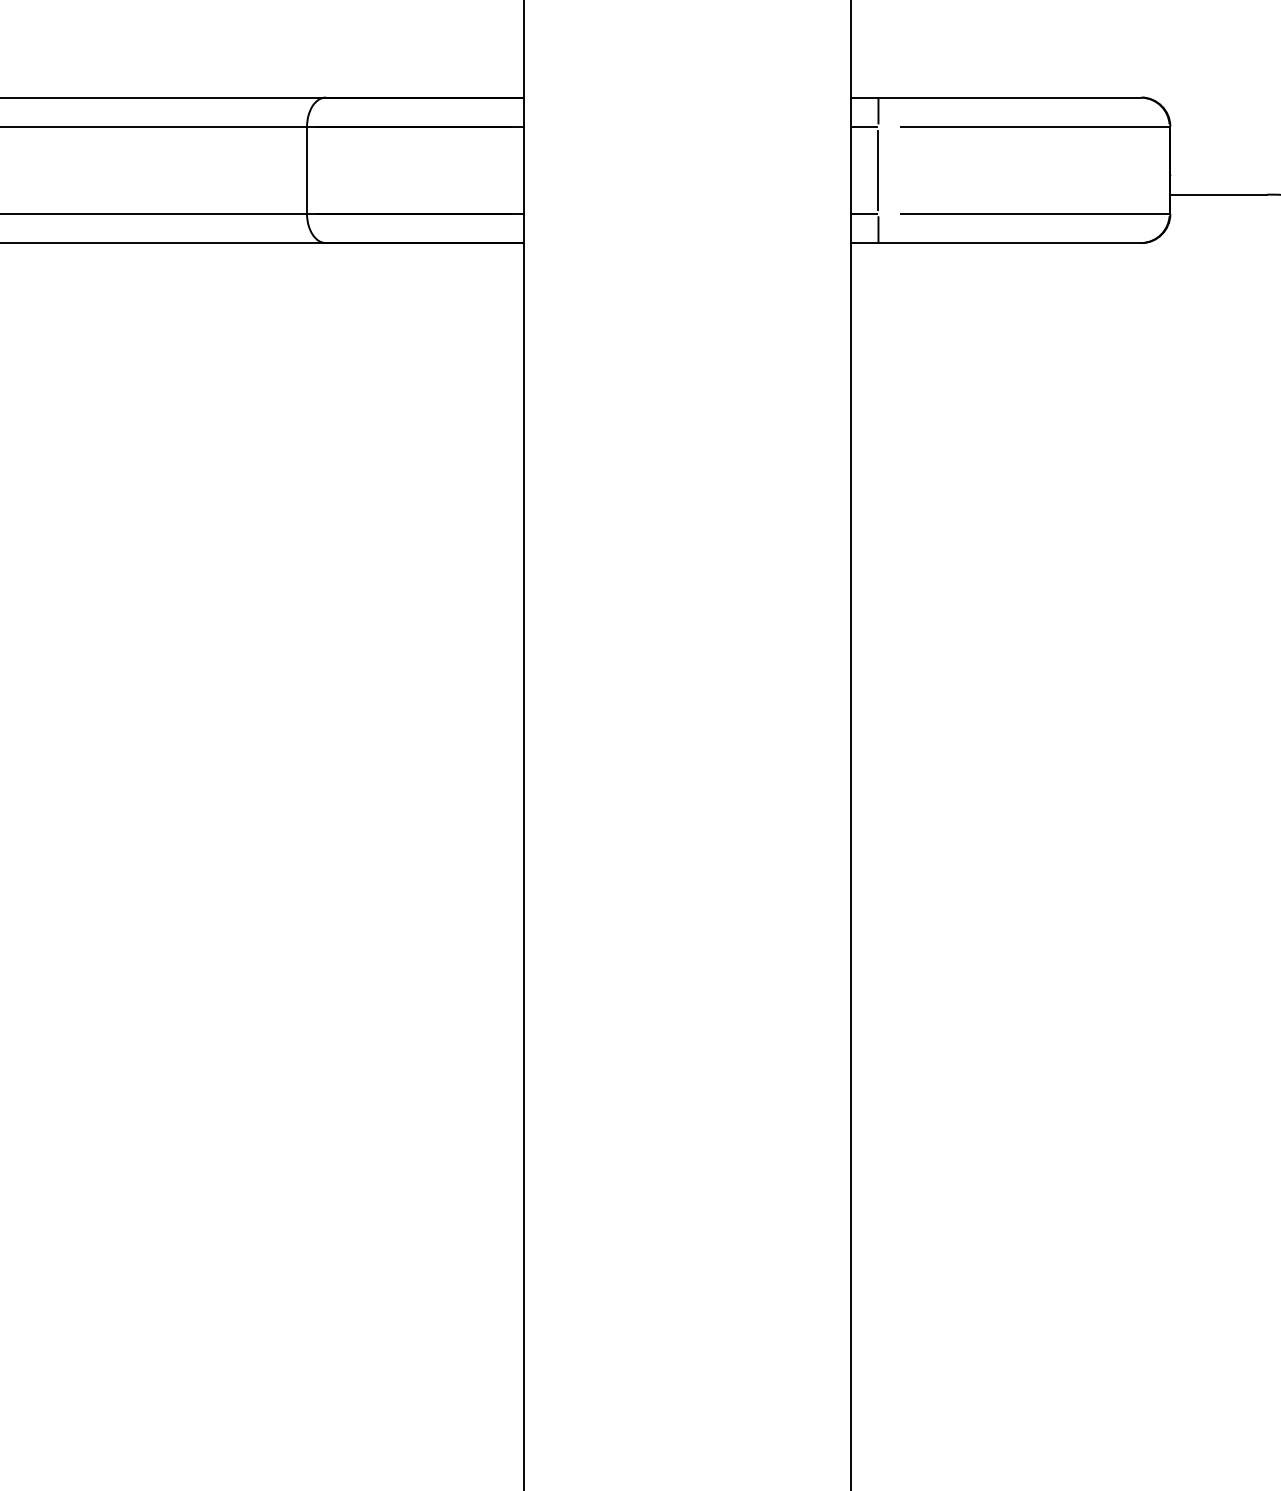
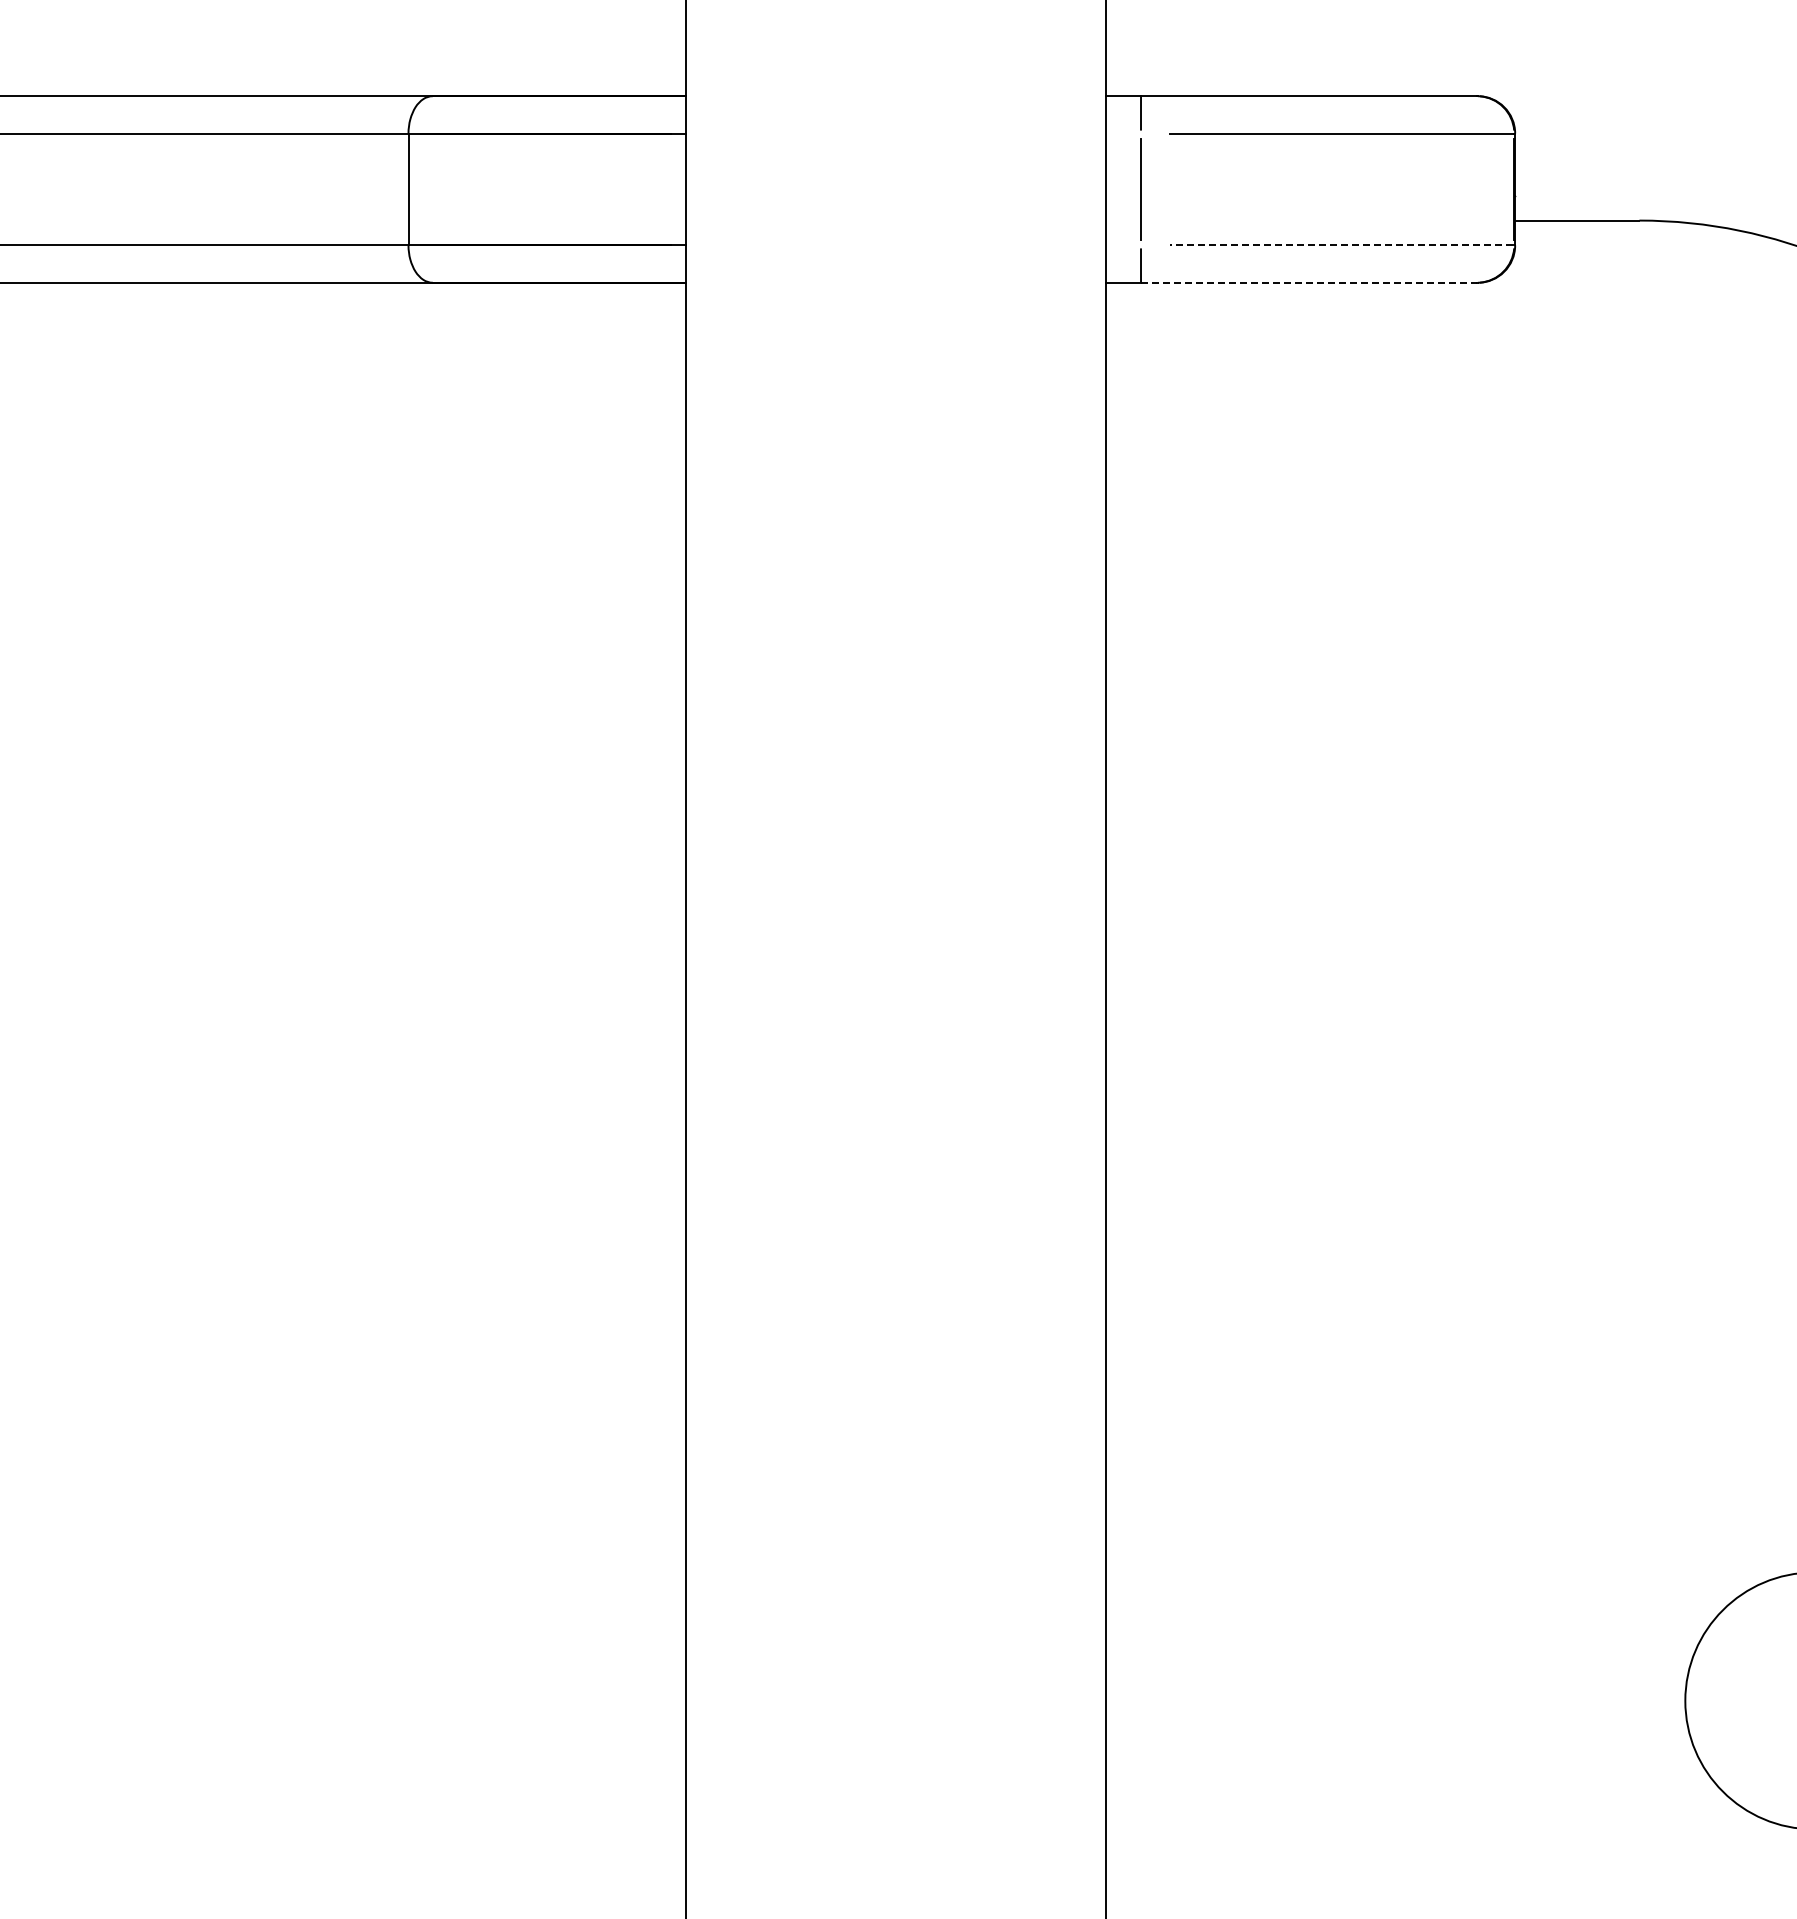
line: (864, 126) -> (1123, 133), removed
line: (864, 214) -> (1123, 245), removed
line: (1034, 214) -> (1341, 245), solid -> dashed
line: (1009, 242) -> (1309, 282), solid -> dashed

